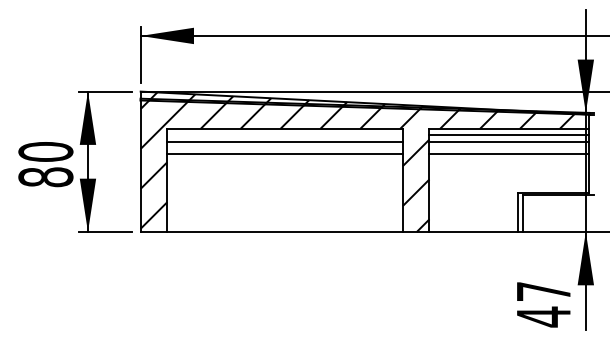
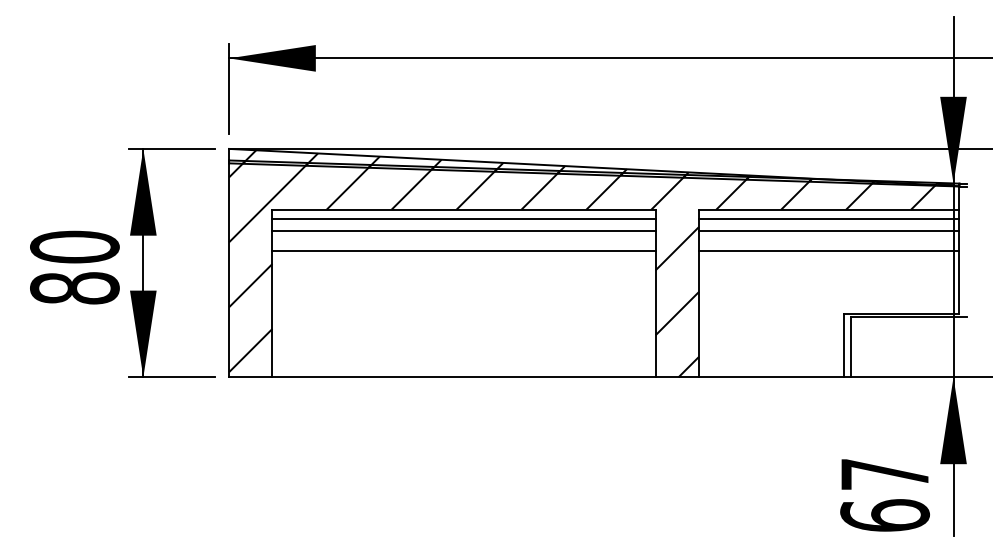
line: (284, 134) -> (463, 218), added
text: (543, 316) -> (884, 514), 47 -> 67

